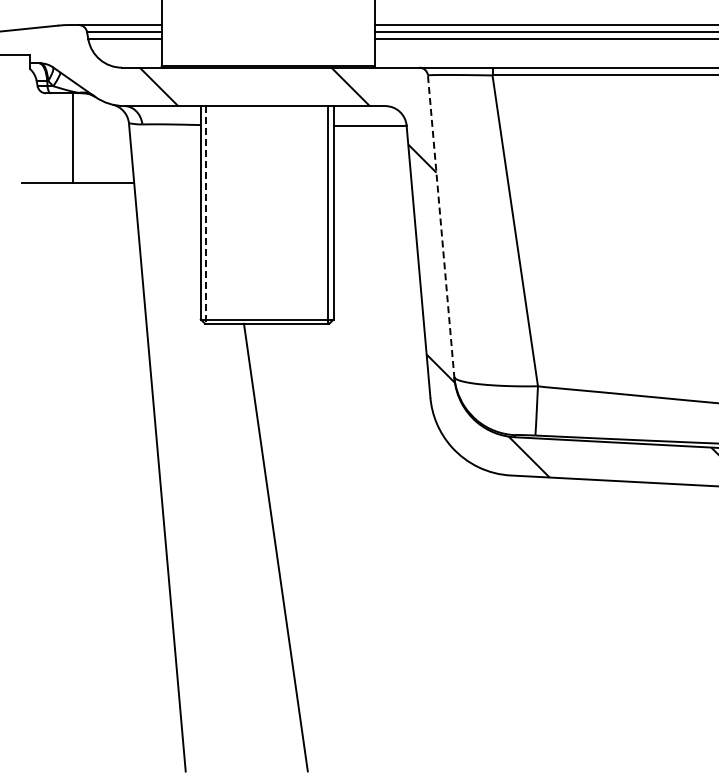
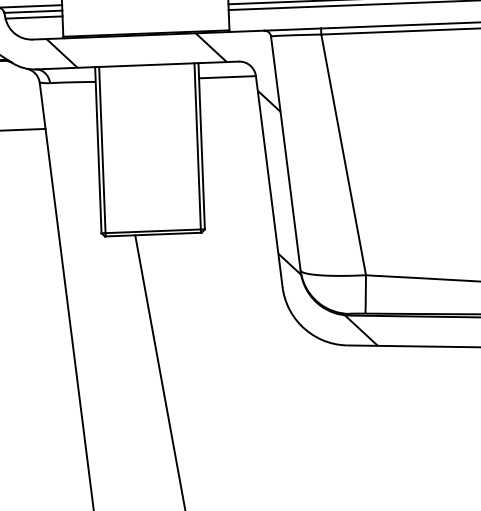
line: (206, 214) -> (102, 151), dashed -> solid
line: (441, 226) -> (286, 153), dashed -> solid

